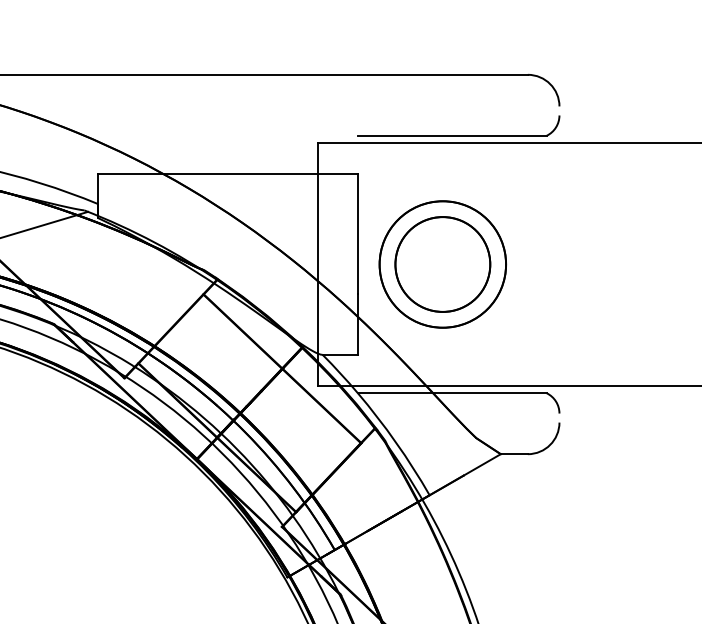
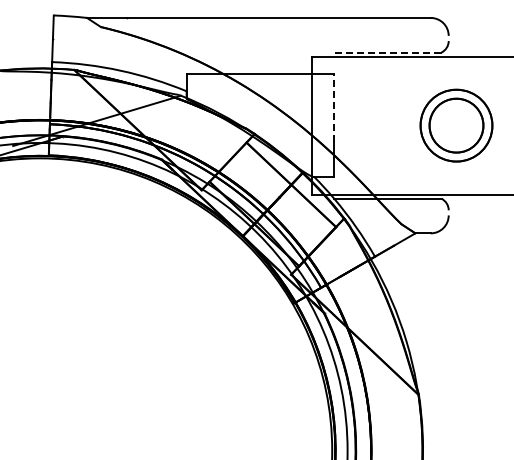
line: (451, 135) -> (387, 52), solid -> dashed
line: (358, 232) -> (334, 107), solid -> dashed
part: (442, 264) -> (456, 125), moved

